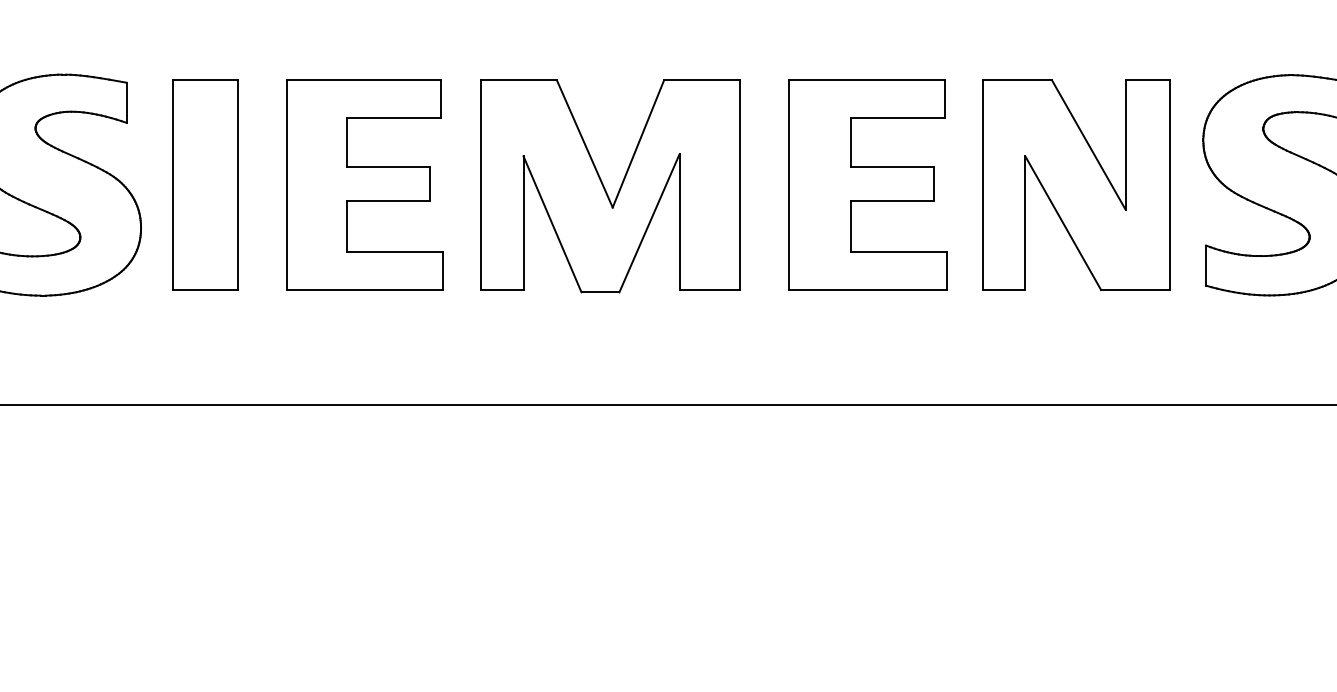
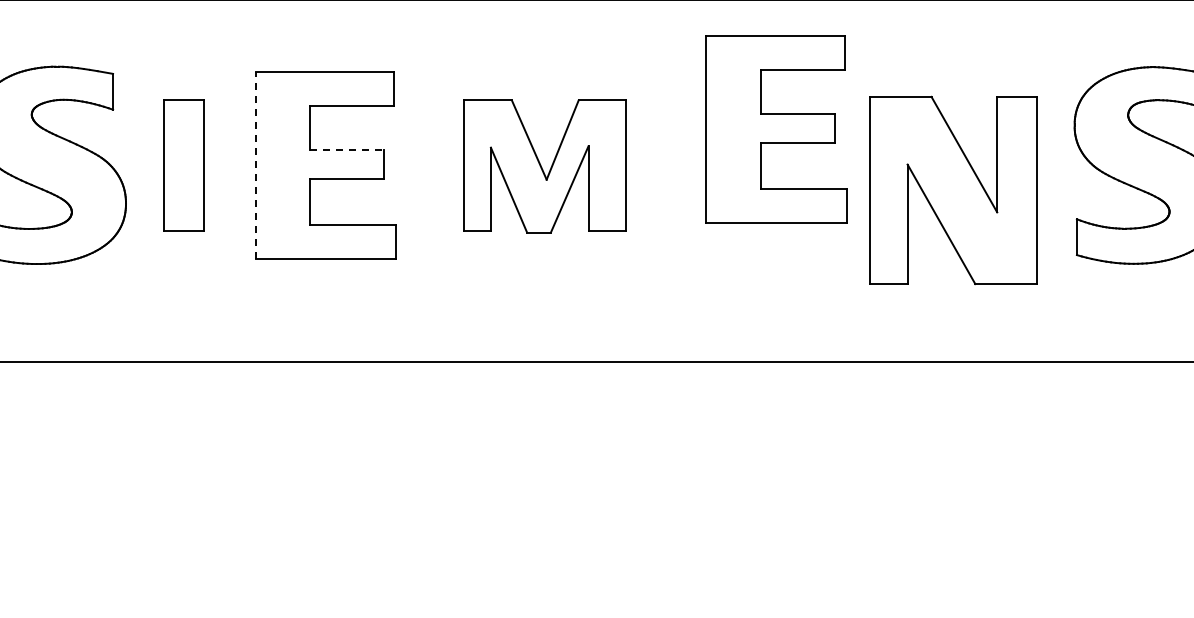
line: (389, 167) -> (347, 149), solid -> dashed
part: (205, 185) -> (183, 165), size x0.7
line: (287, 185) -> (256, 165), solid -> dashed
part: (868, 185) -> (776, 129), moved
part: (1076, 185) -> (953, 190), moved
part: (610, 186) -> (545, 166), size x0.7

